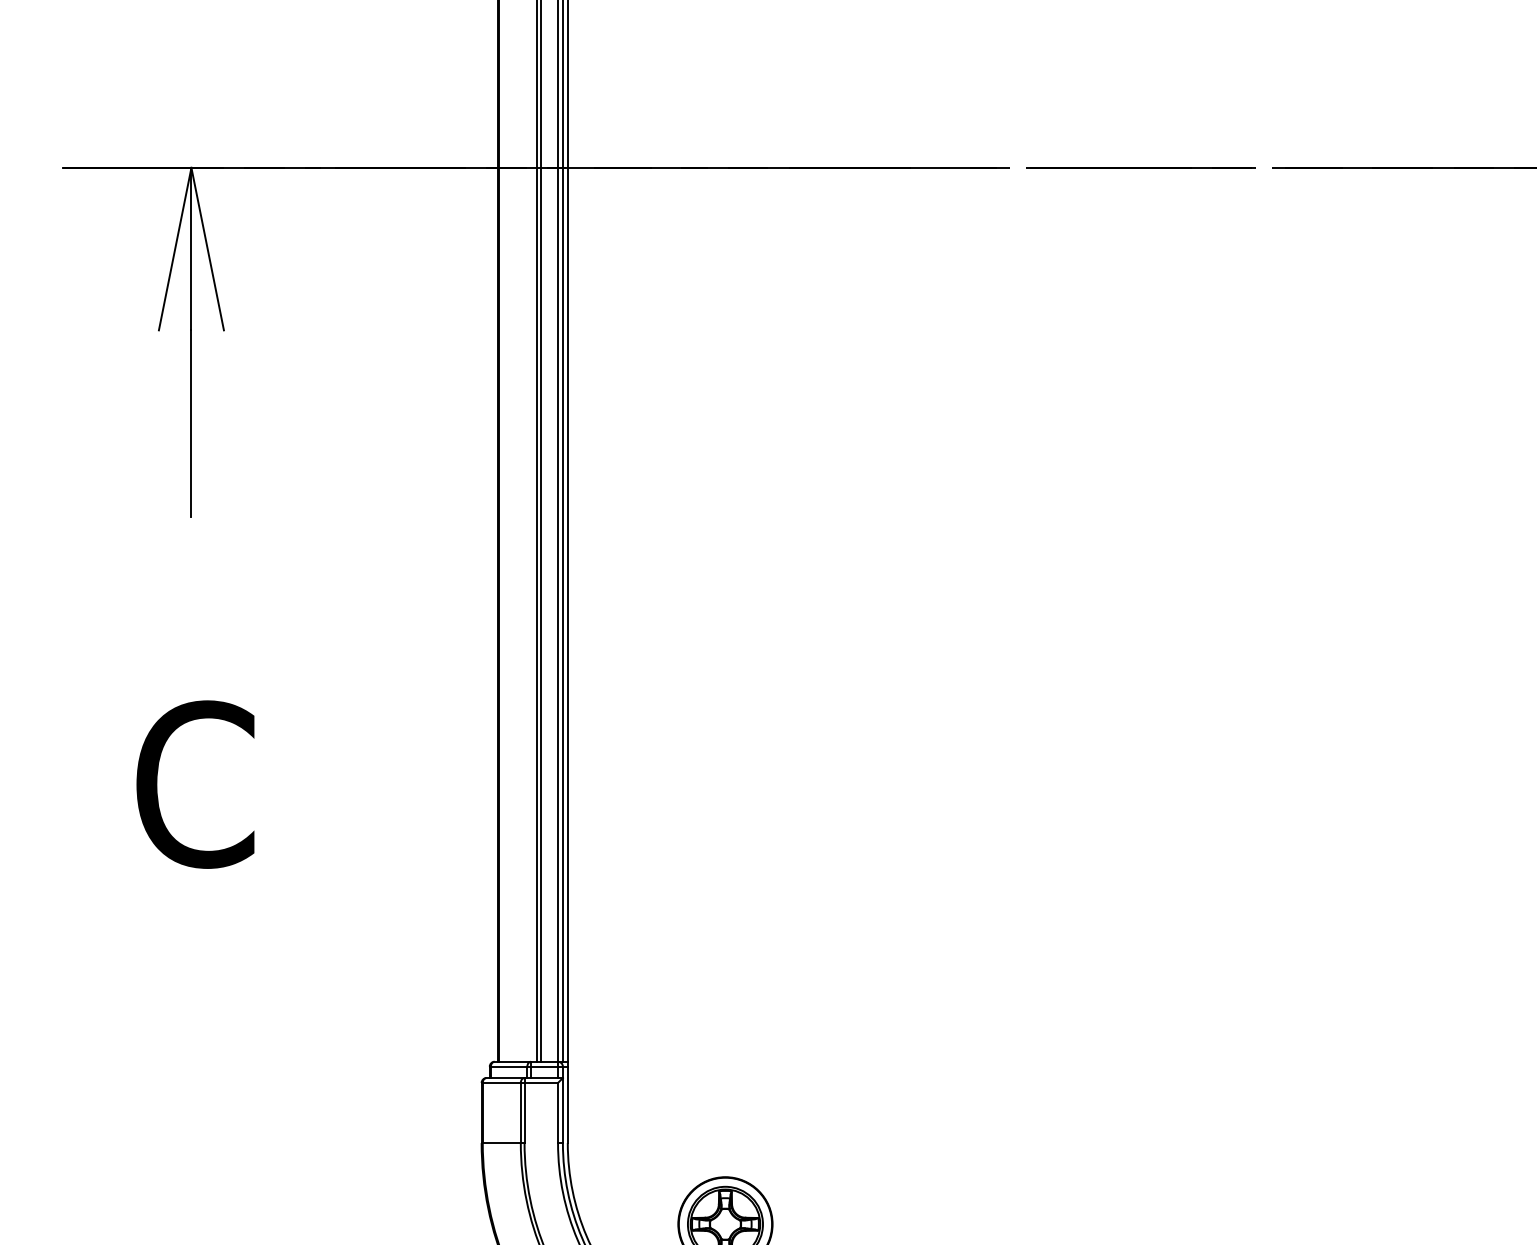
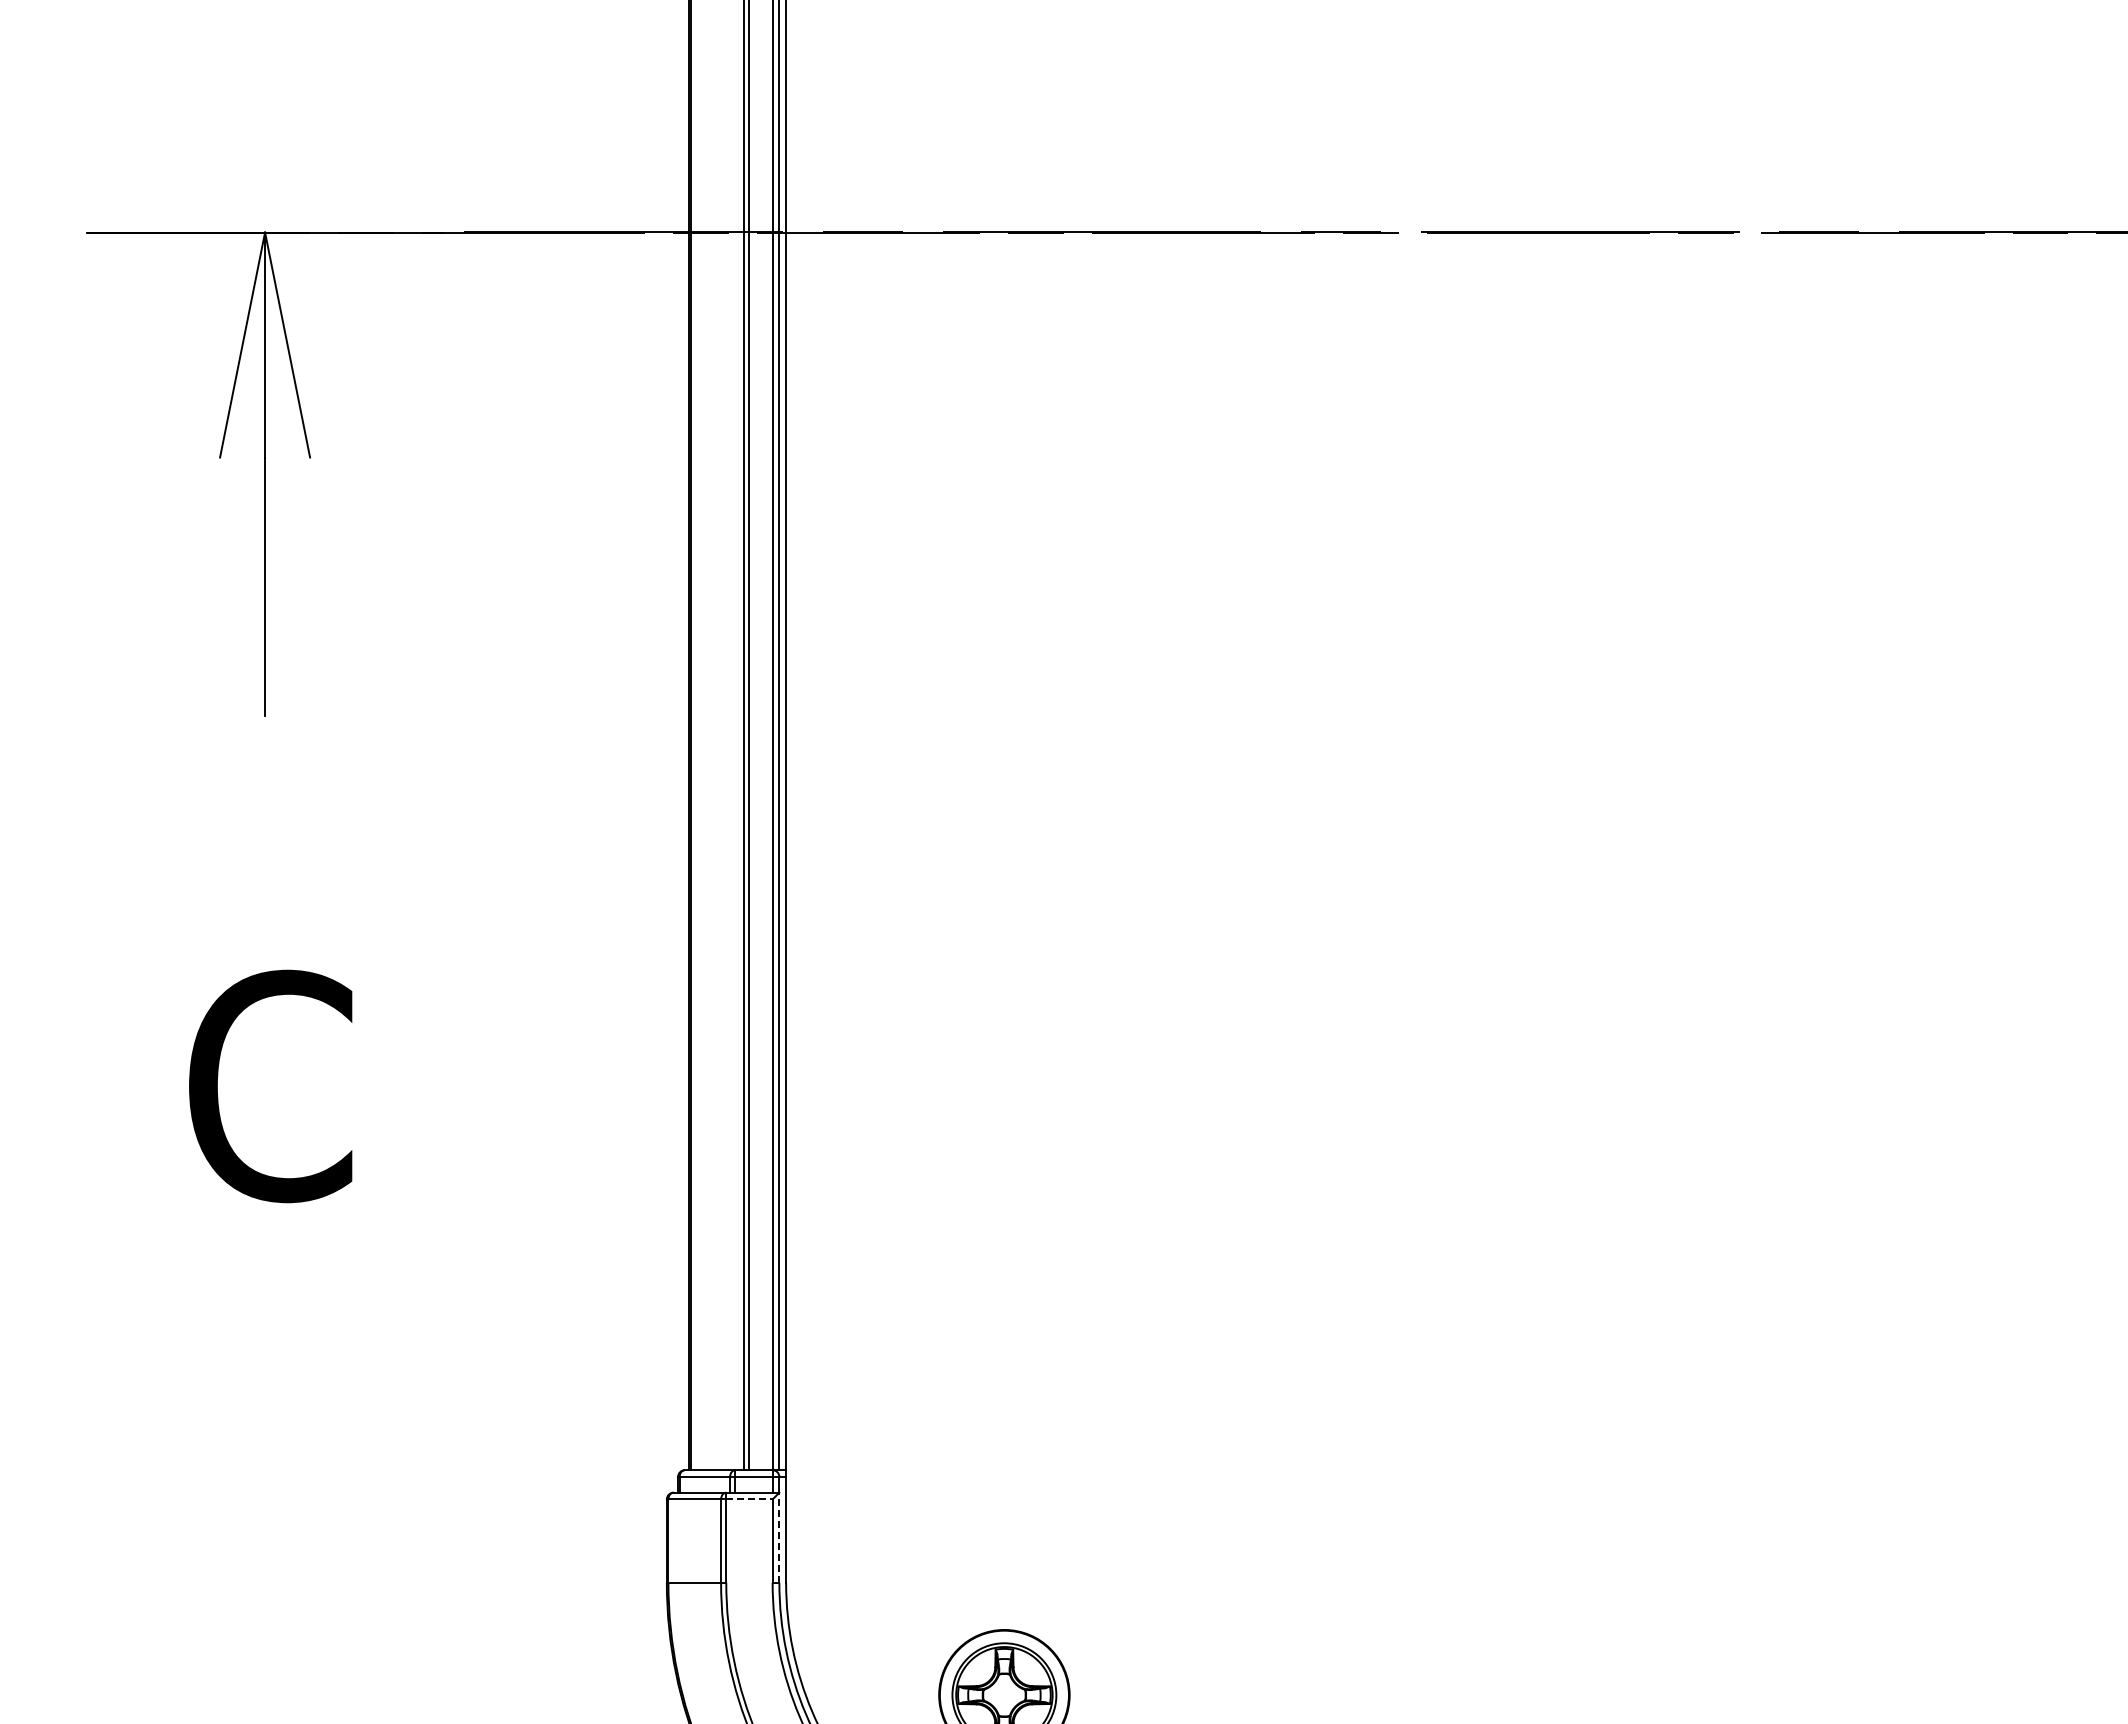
line: (541, 1082) -> (749, 1499), solid -> dashed
line: (563, 1110) -> (779, 1537), solid -> dashed

